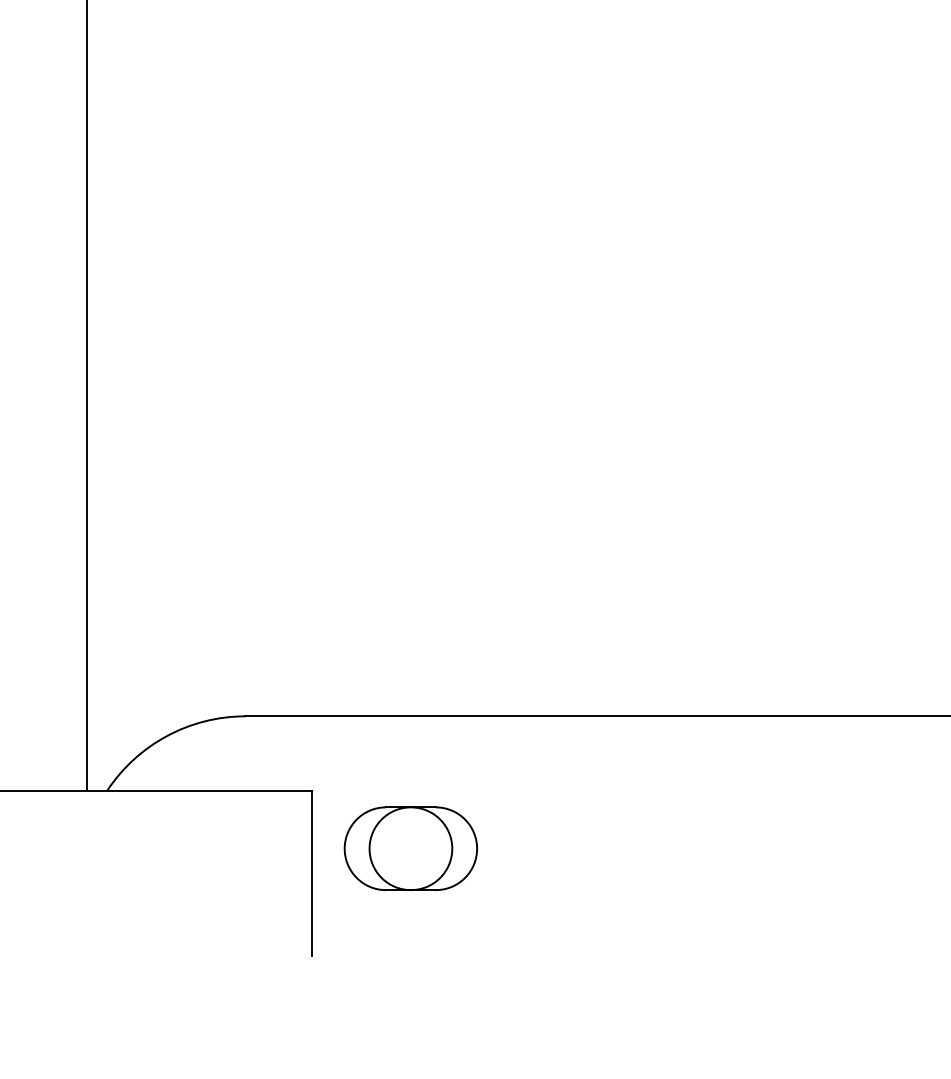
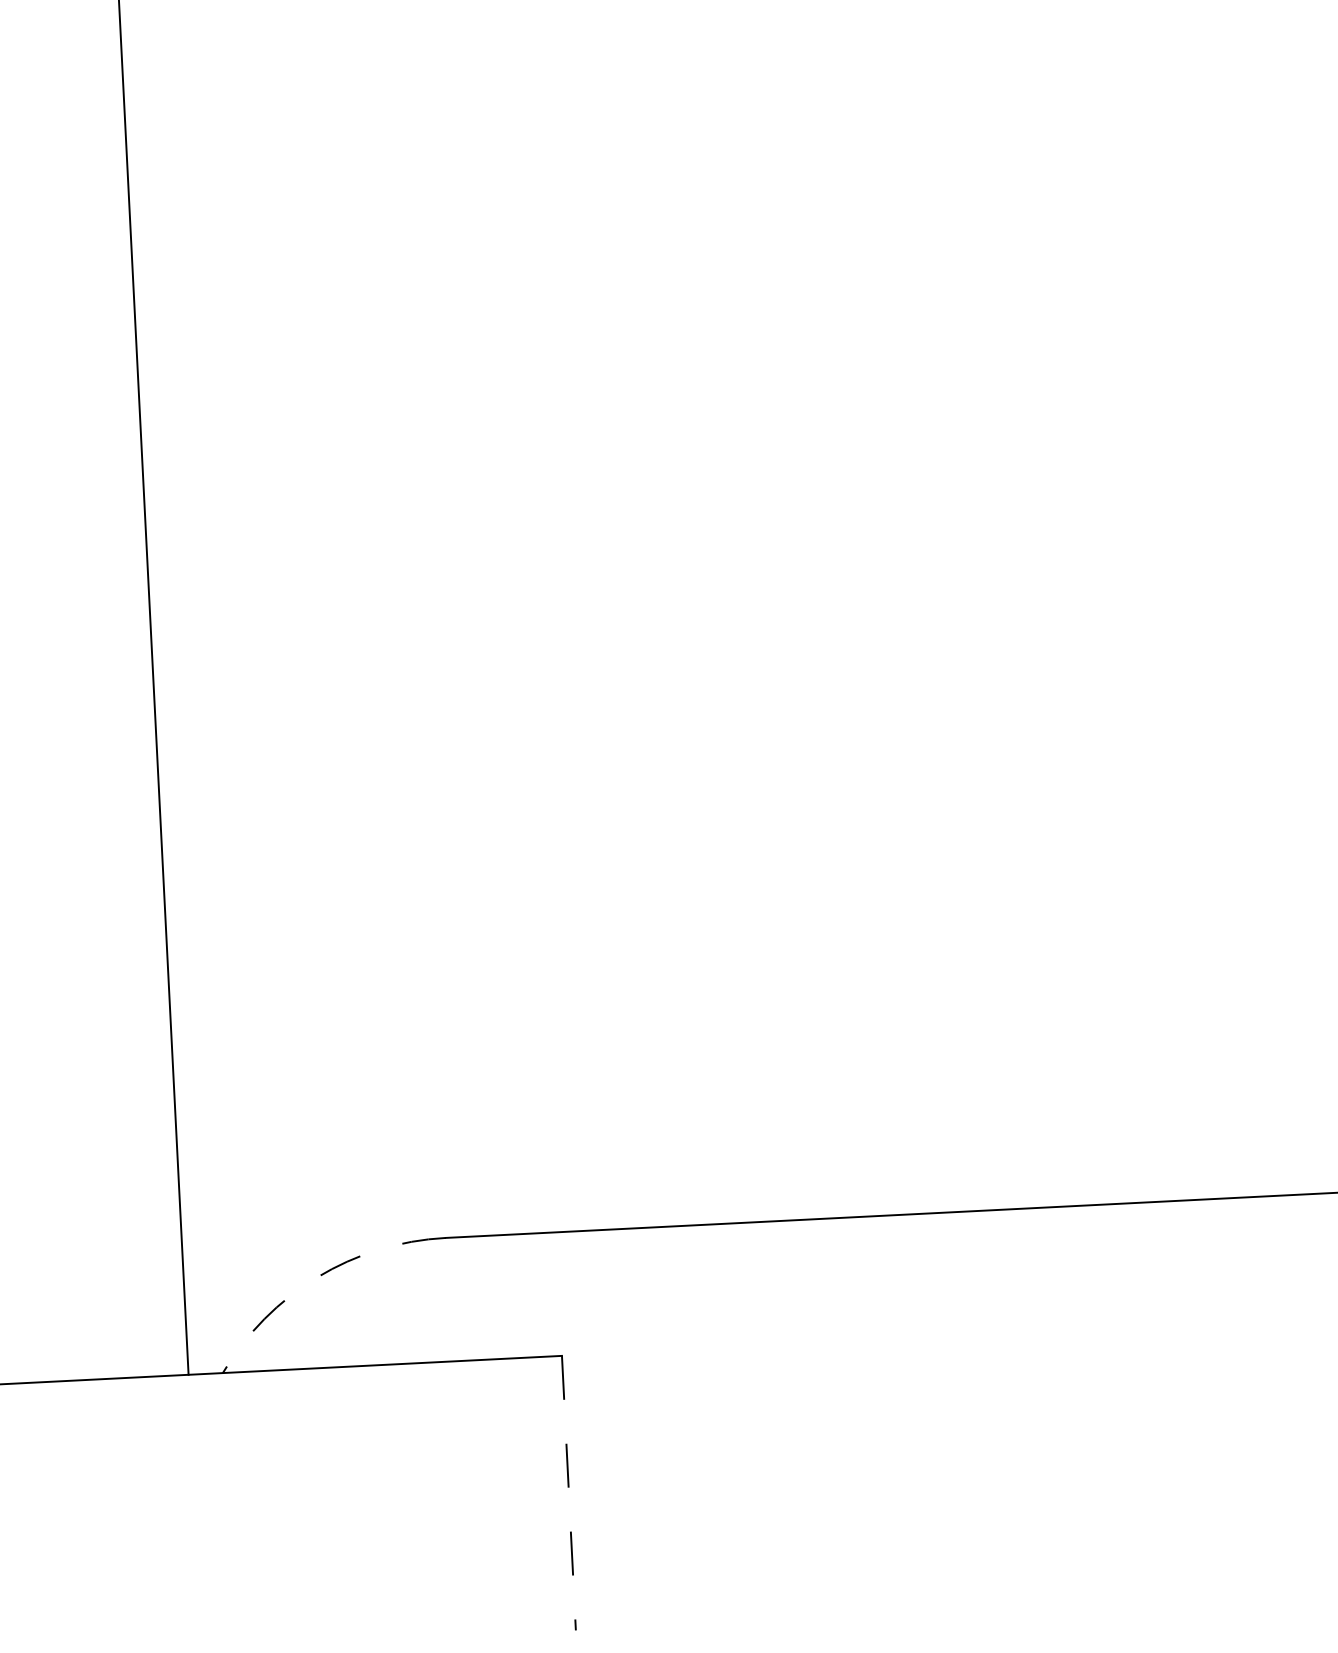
arc: (166, 736) -> (316, 1278), solid -> dashed
part: (410, 848) -> (730, 1443), removed
line: (311, 873) -> (568, 1493), solid -> dashed

